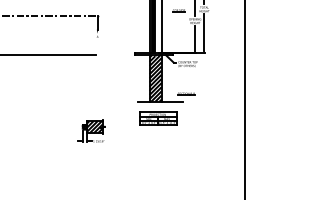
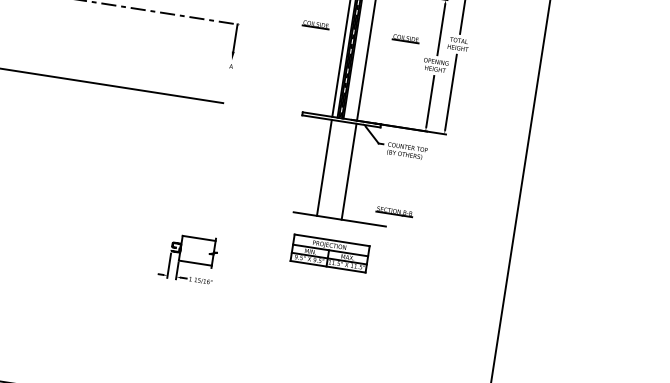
part: (134, 10) -> (314, 24), added
hatch: (155, 77) -> (336, 168), removed
hatch: (95, 127) -> (198, 251), removed

